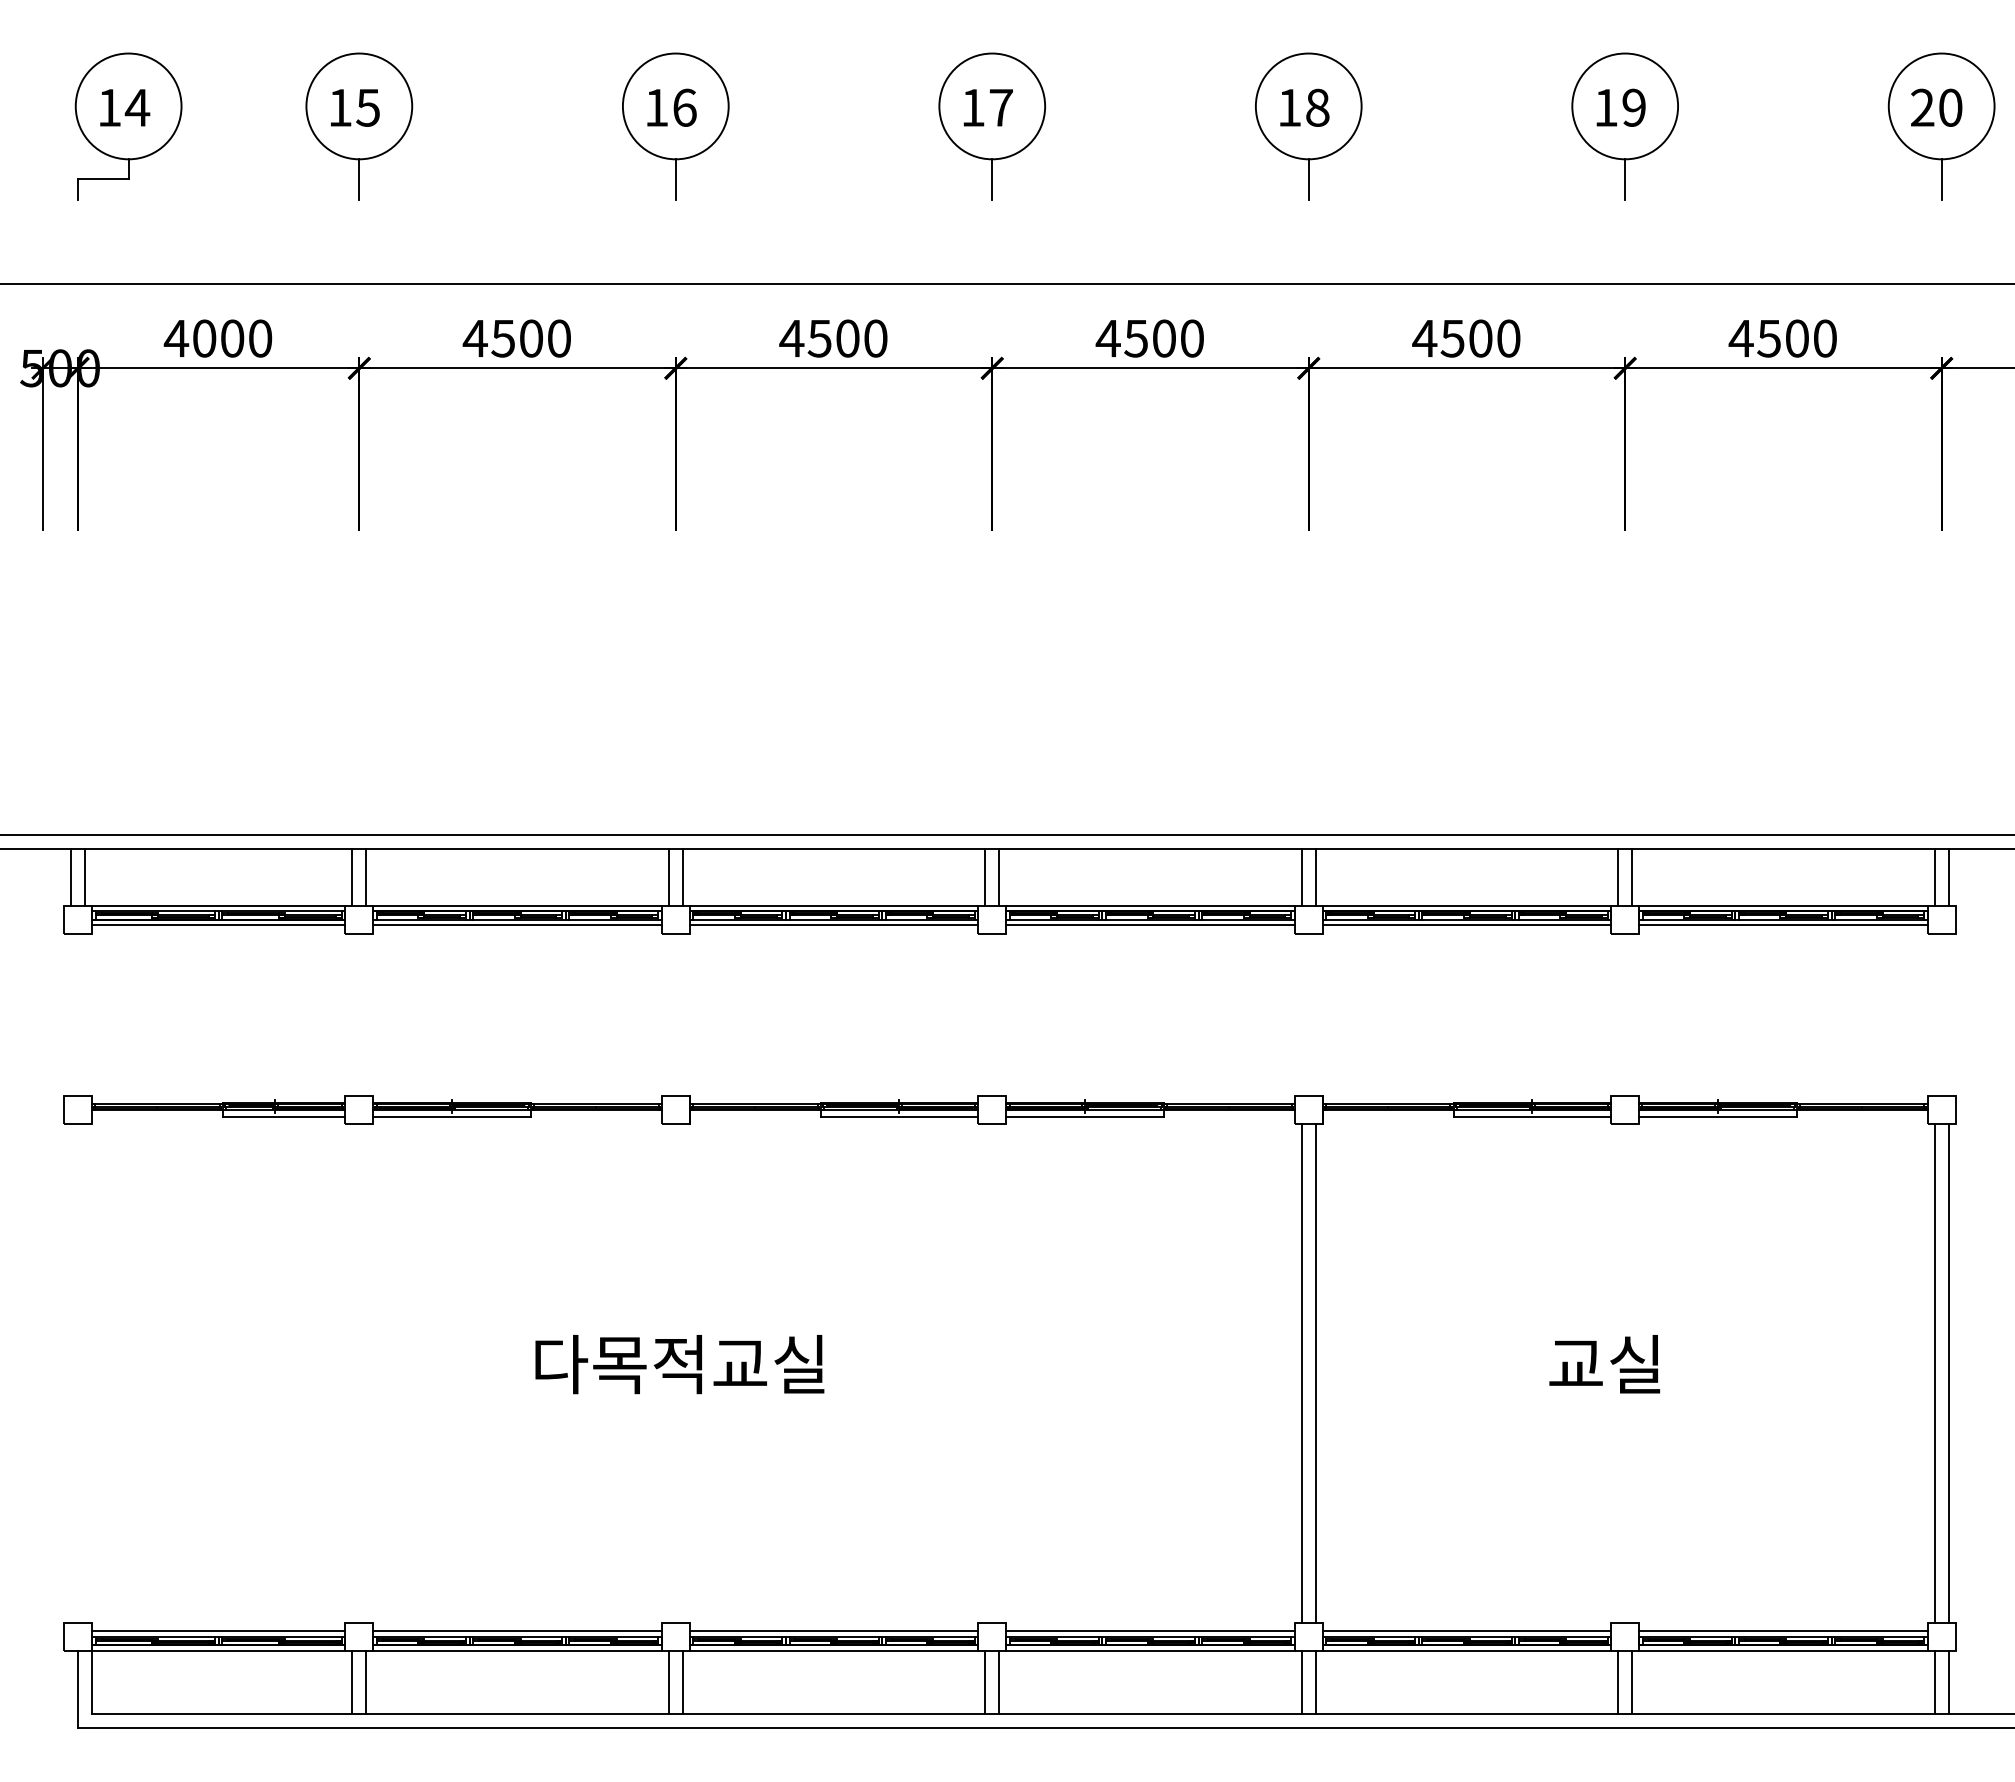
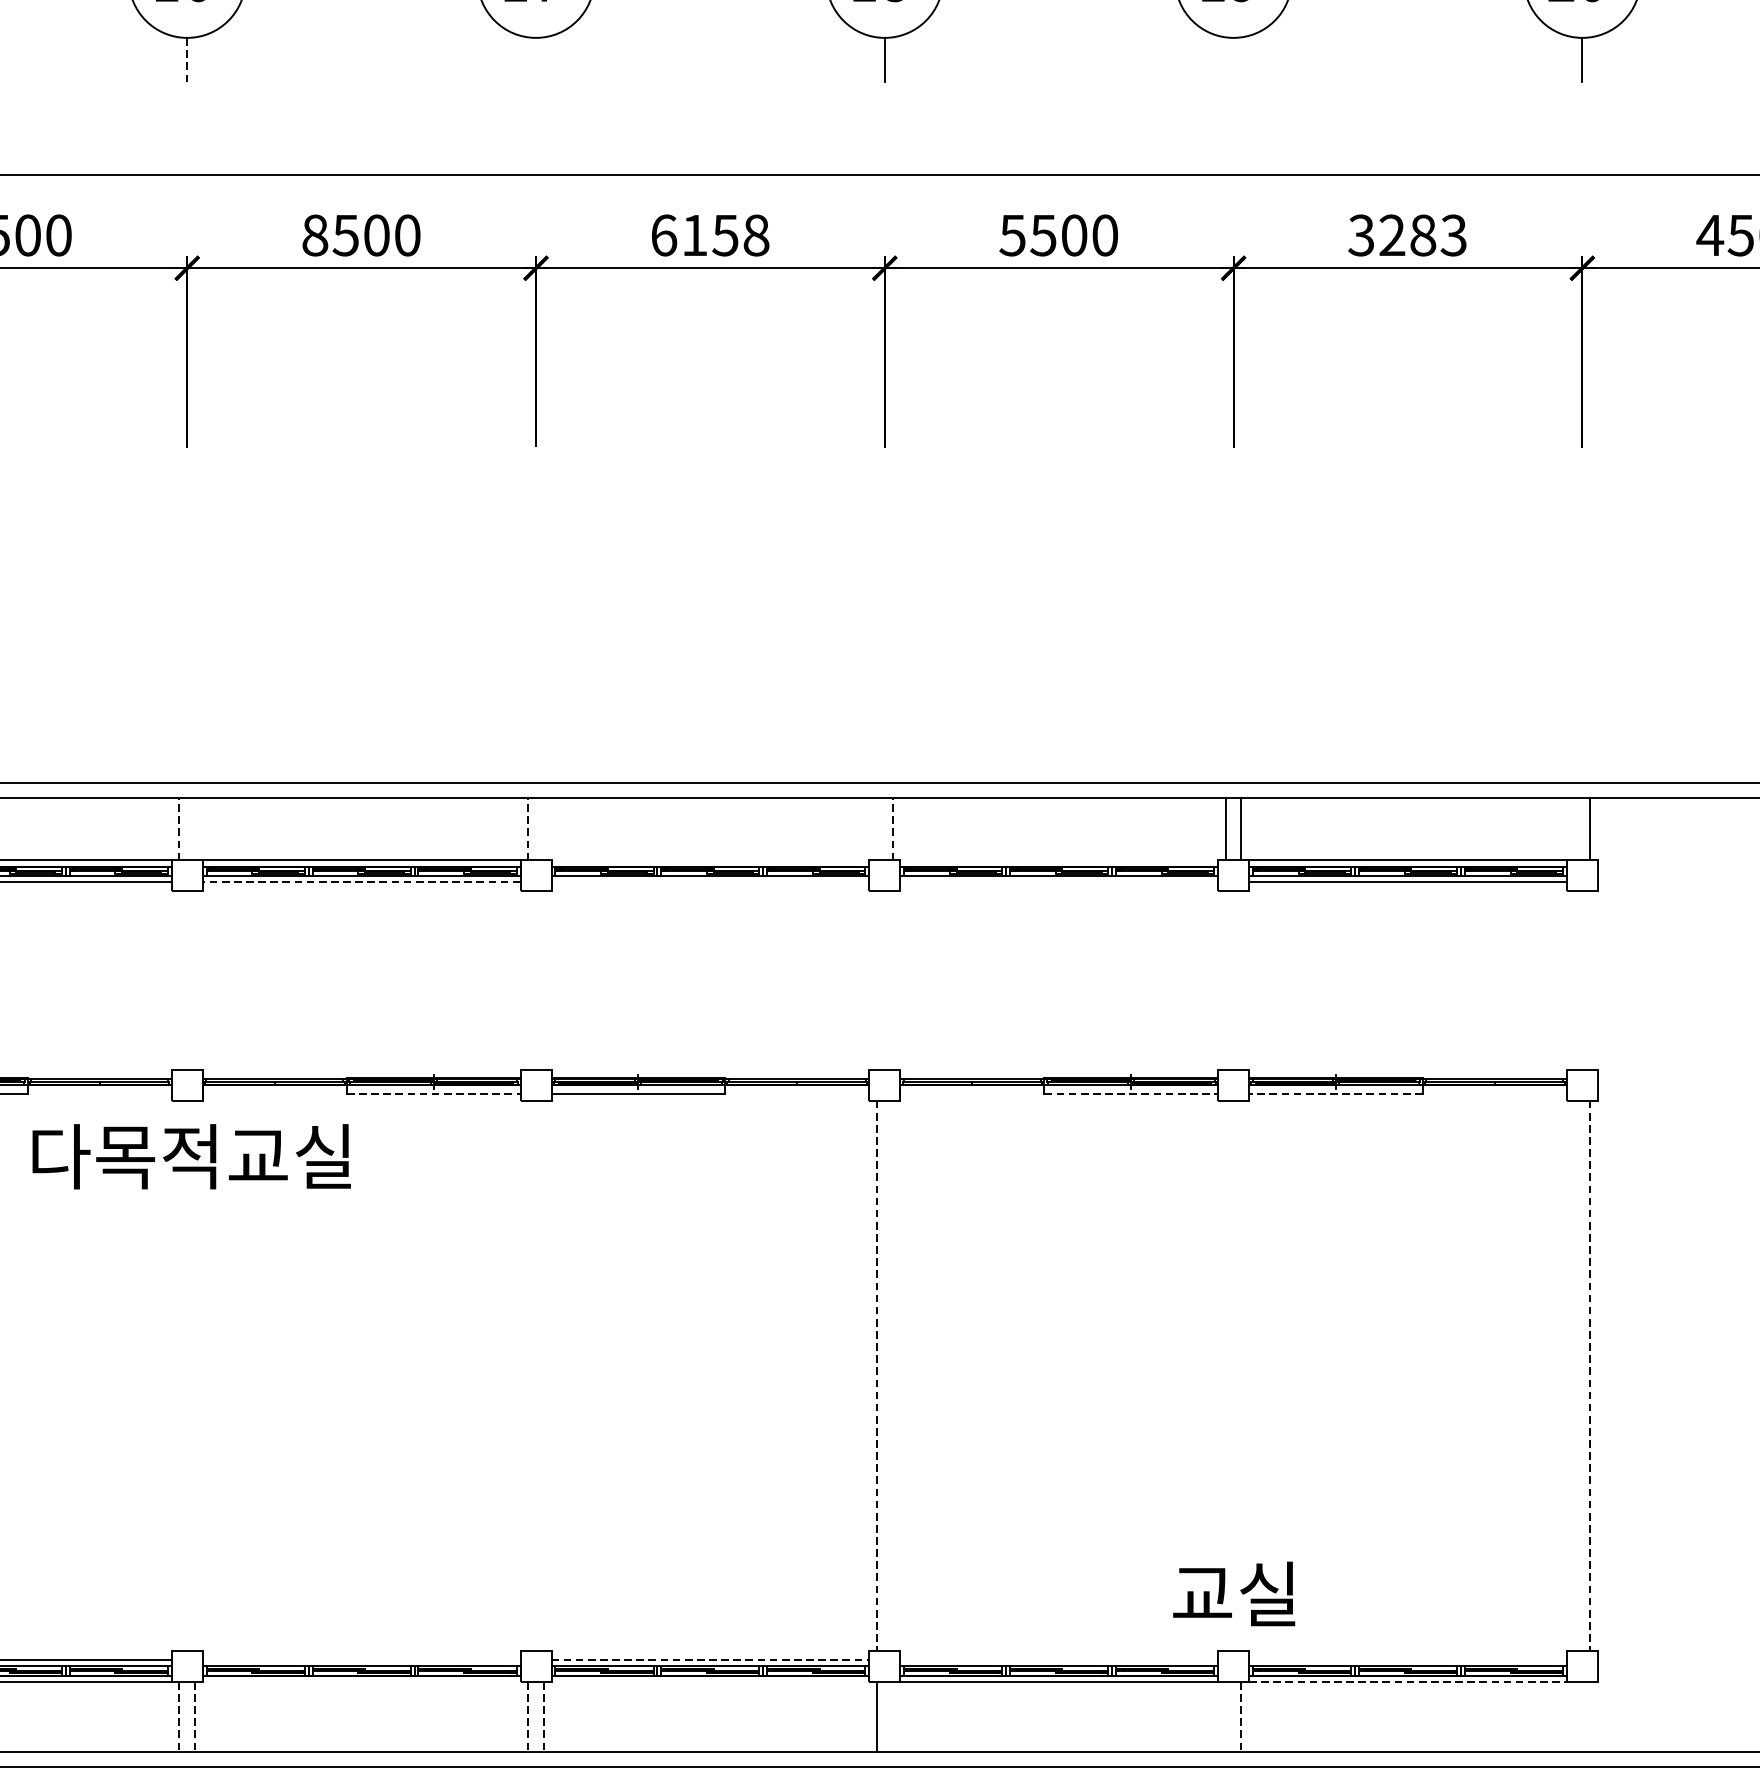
line: (675, 178) -> (186, 59), solid -> dashed
line: (992, 179) -> (536, 60), removed
line: (1625, 179) -> (1233, 60), removed
text: (791, 338) -> (314, 235), 4500 -> 8500
text: (1149, 338) -> (709, 235), 4500 -> 6158
text: (1424, 338) -> (1012, 235), 4500 -> 5500
text: (1782, 338) -> (1406, 235), 4500 -> 3283
line: (668, 877) -> (179, 829), solid -> dashed
line: (682, 877) -> (194, 829), removed
line: (985, 877) -> (528, 829), solid -> dashed
line: (999, 877) -> (543, 829), removed
line: (1301, 877) -> (876, 829), removed
line: (1315, 877) -> (892, 829), solid -> dashed
line: (1934, 877) -> (1574, 829), removed
line: (1150, 905) -> (710, 860), removed
line: (1466, 905) -> (1058, 860), removed
line: (833, 925) -> (361, 882), solid -> dashed
line: (1150, 925) -> (710, 882), removed
line: (1466, 925) -> (1058, 882), removed
line: (899, 1117) -> (433, 1093), solid -> dashed
line: (1532, 1117) -> (1131, 1093), solid -> dashed
line: (1718, 1117) -> (1336, 1093), solid -> dashed
text: (679, 1364) -> (191, 1156), moved
text: (1604, 1364) -> (1233, 1594), moved
line: (1315, 1372) -> (892, 1374), removed
line: (1934, 1372) -> (1574, 1374), removed
line: (1301, 1373) -> (876, 1376), solid -> dashed
line: (1948, 1373) -> (1589, 1376), solid -> dashed
line: (833, 1631) -> (361, 1660), removed
line: (1151, 1631) -> (711, 1660), solid -> dashed
line: (1466, 1631) -> (1058, 1660), removed
line: (1783, 1631) -> (1408, 1660), removed
line: (833, 1651) -> (361, 1682), removed
line: (1150, 1651) -> (710, 1682), removed
line: (1783, 1651) -> (1408, 1682), solid -> dashed
line: (668, 1682) -> (179, 1716), solid -> dashed
line: (682, 1682) -> (194, 1716), solid -> dashed
line: (985, 1682) -> (528, 1716), solid -> dashed
line: (999, 1682) -> (543, 1716), solid -> dashed
line: (1315, 1682) -> (892, 1716), removed
line: (1618, 1682) -> (1226, 1716), removed
line: (1632, 1682) -> (1241, 1716), solid -> dashed
line: (1934, 1682) -> (1574, 1716), removed
line: (1948, 1682) -> (1589, 1716), removed

